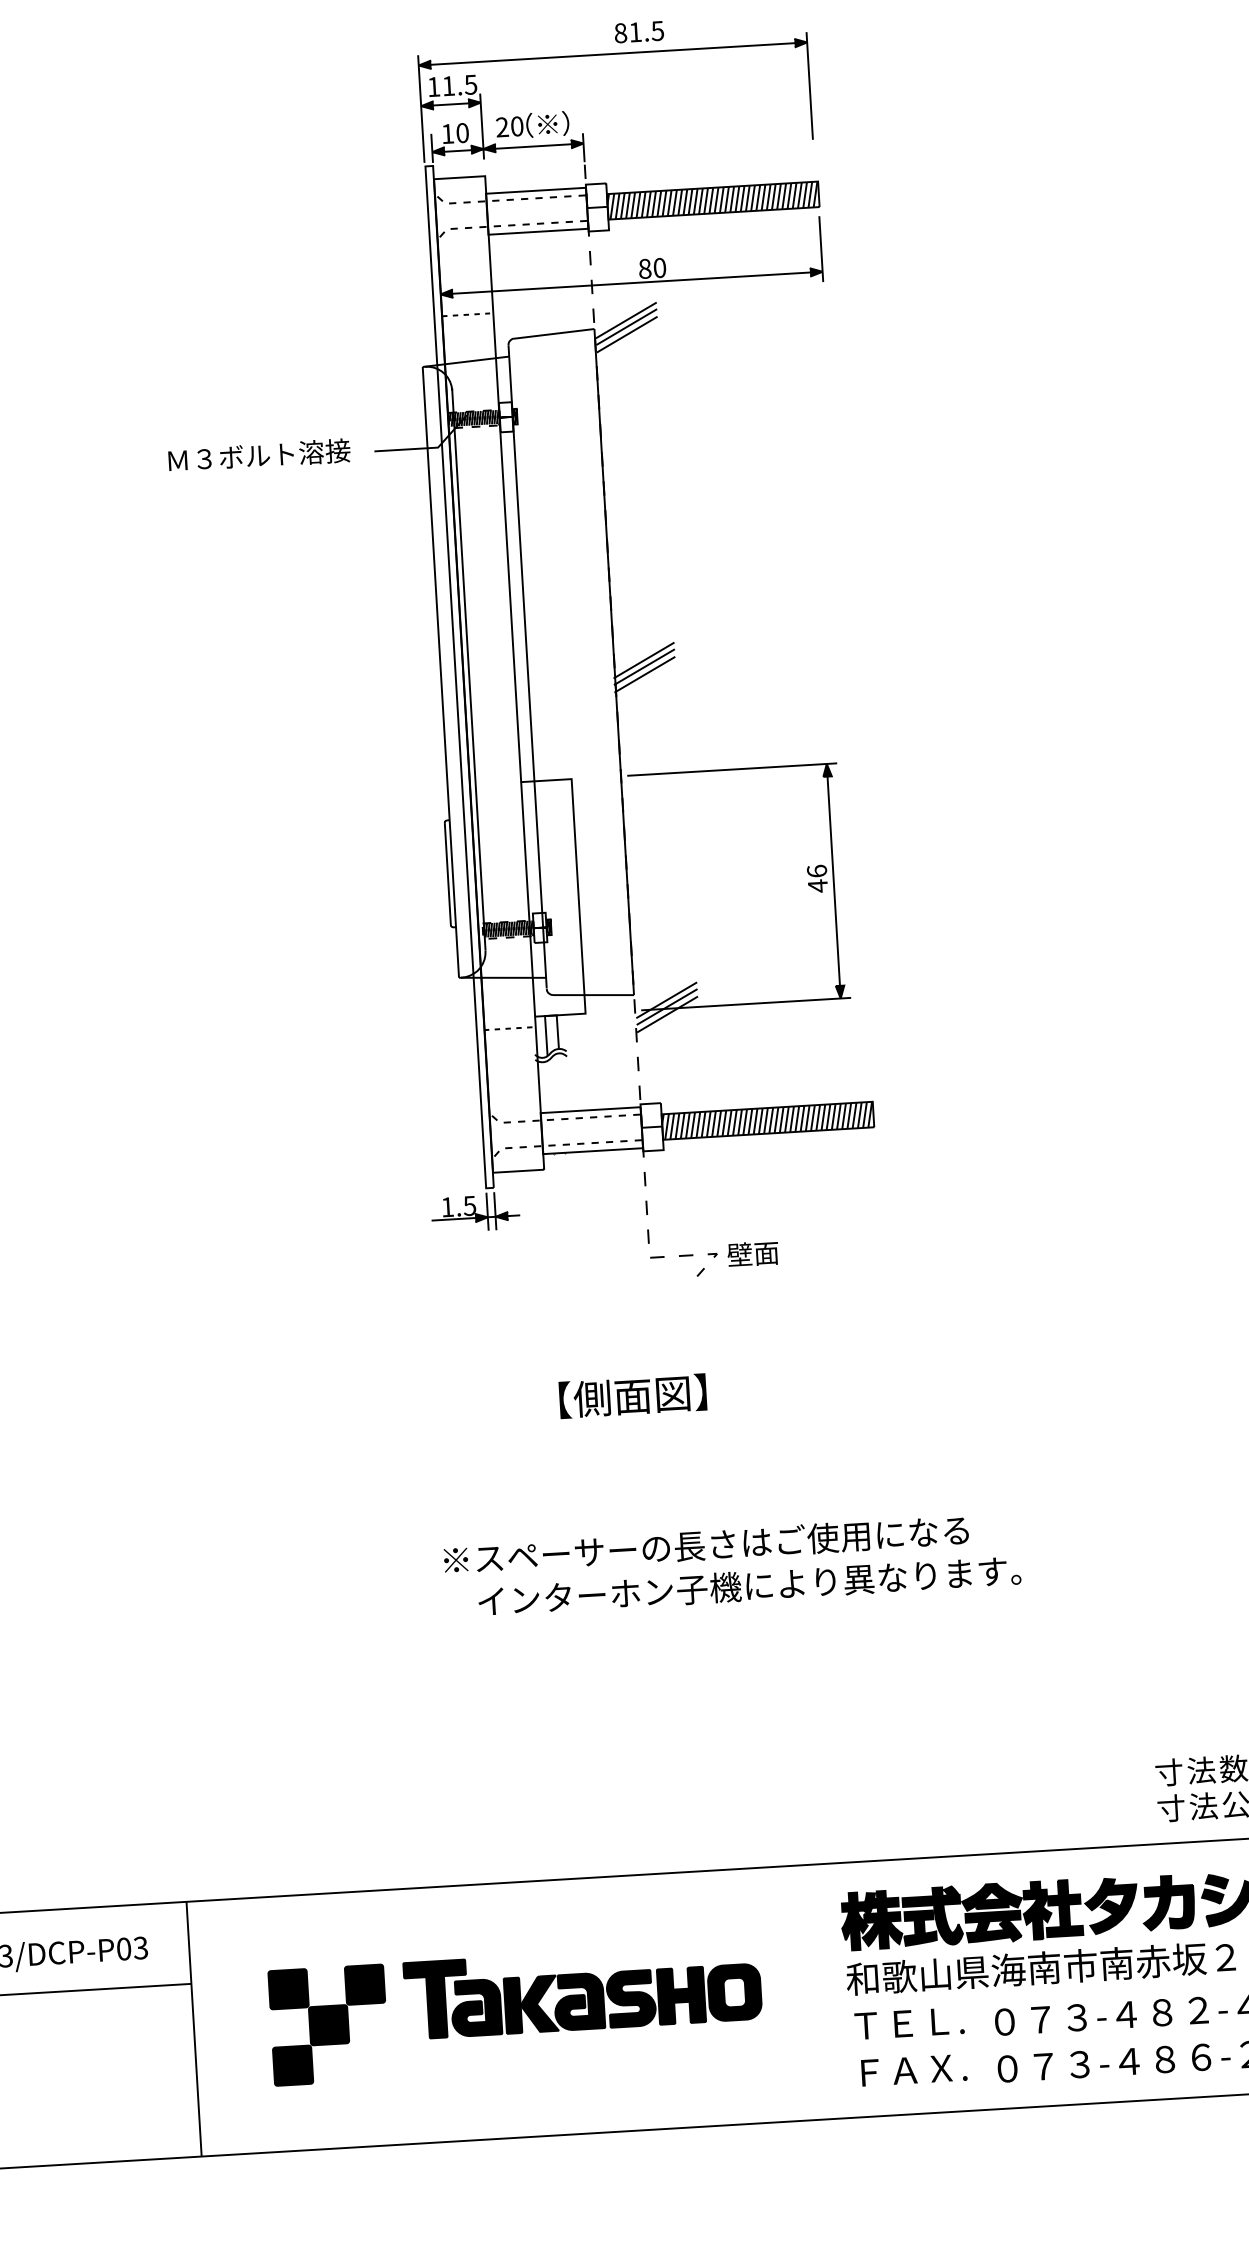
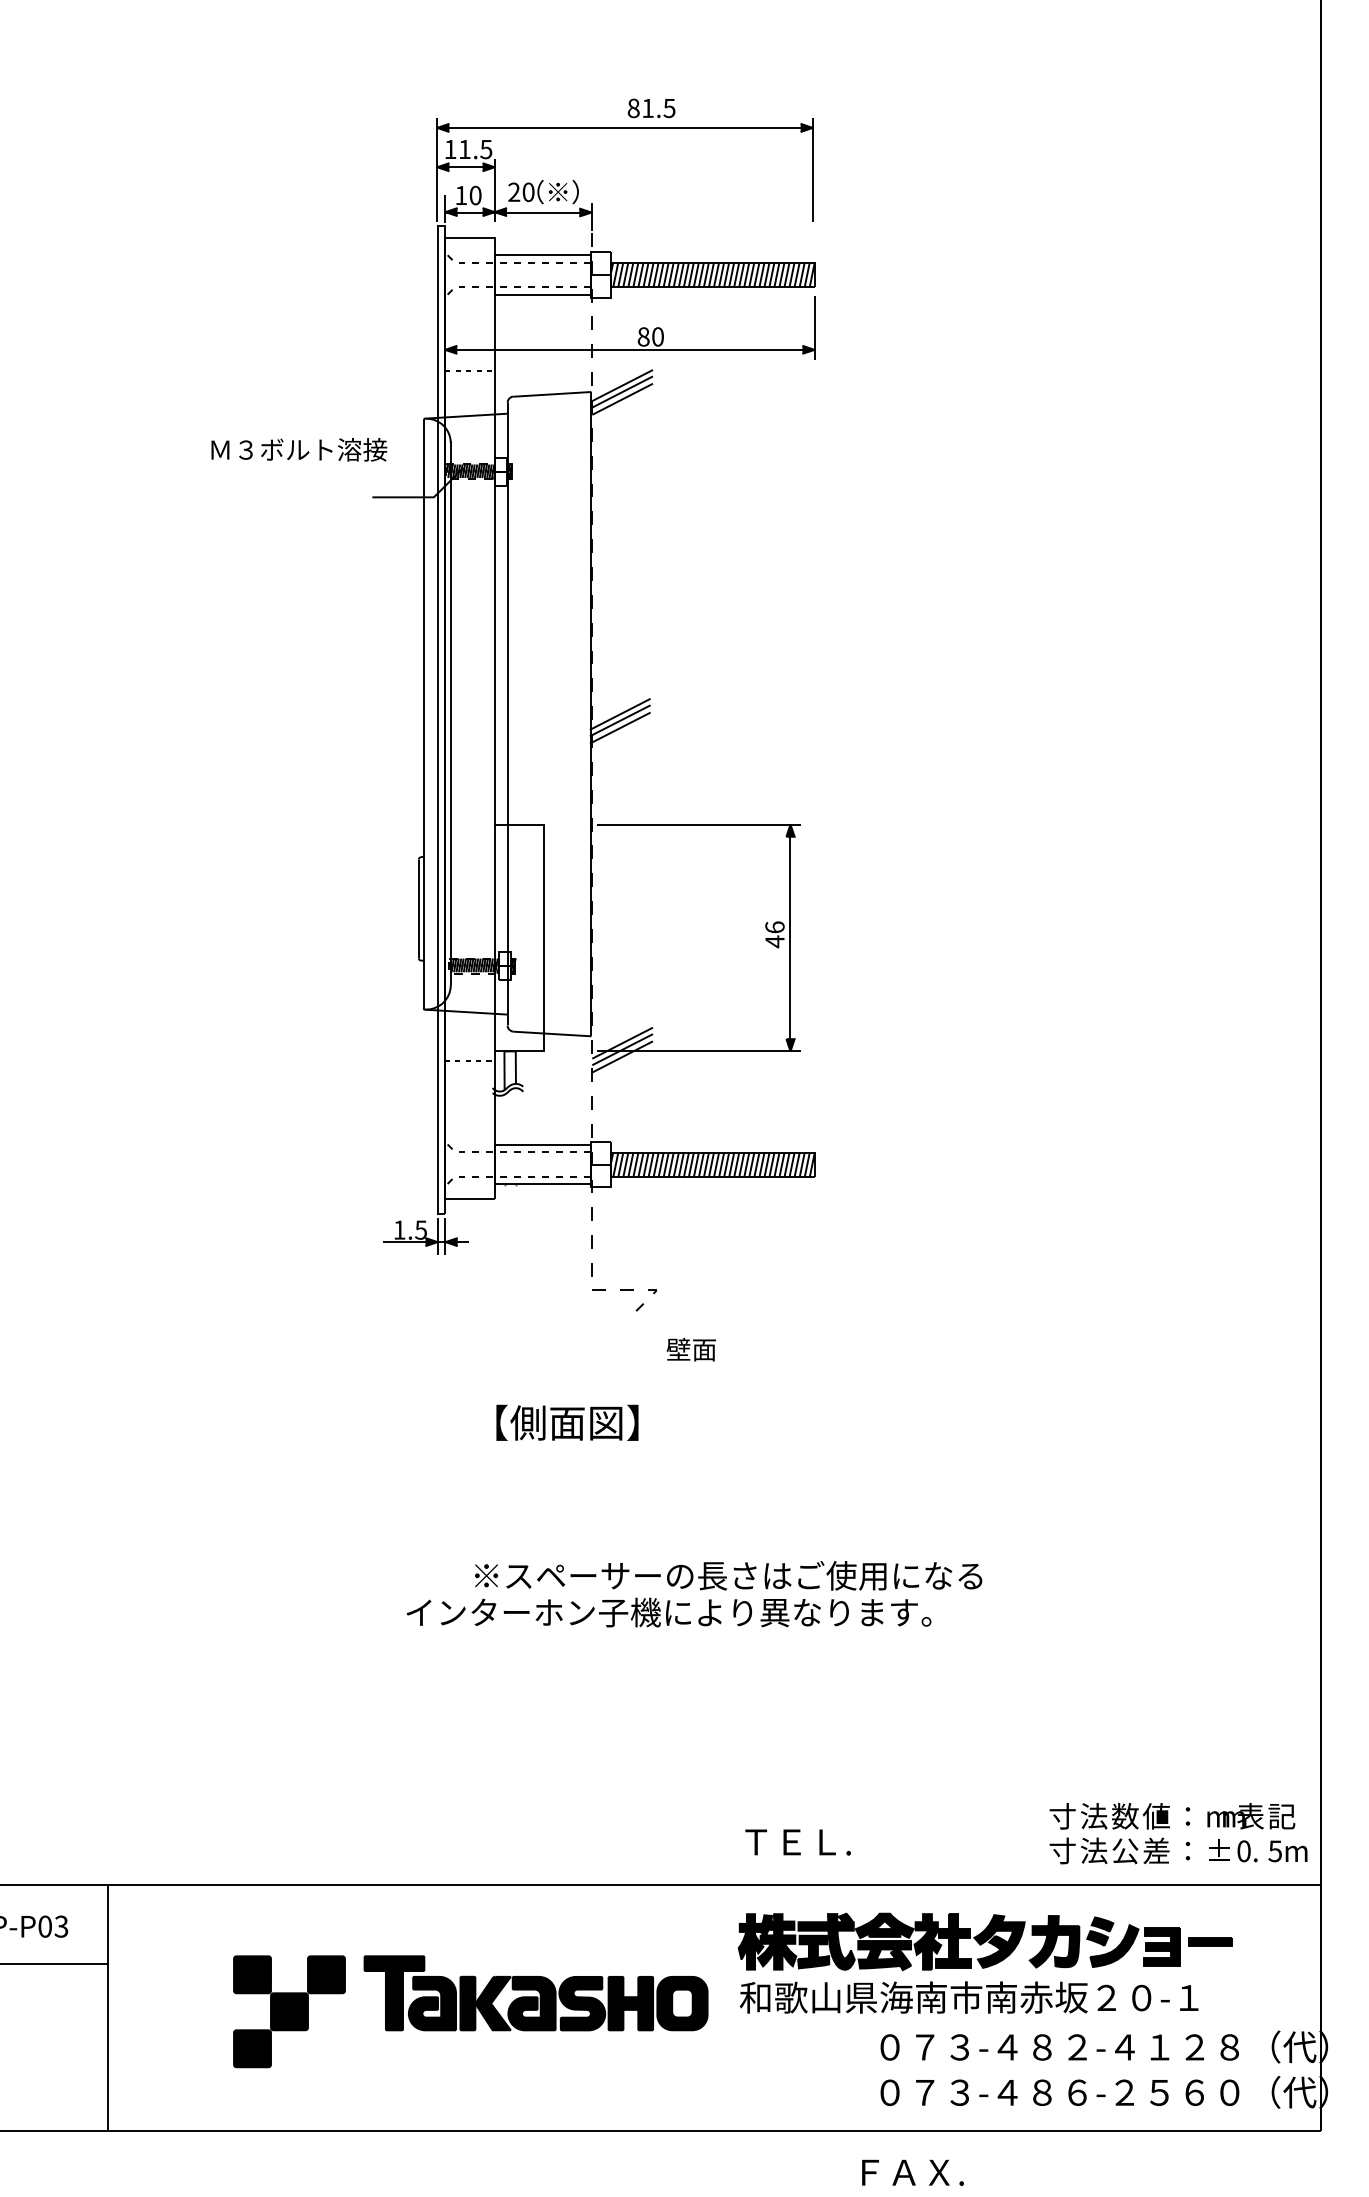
text: (259, 455) -> (299, 449), moved
text: (752, 1253) -> (690, 1349), moved
text: (706, 1545) -> (728, 1575), moved
part: (516, 2013) -> (470, 2011), moved
text: (908, 2023) -> (797, 1842), moved
text: (913, 2070) -> (912, 2172), moved

